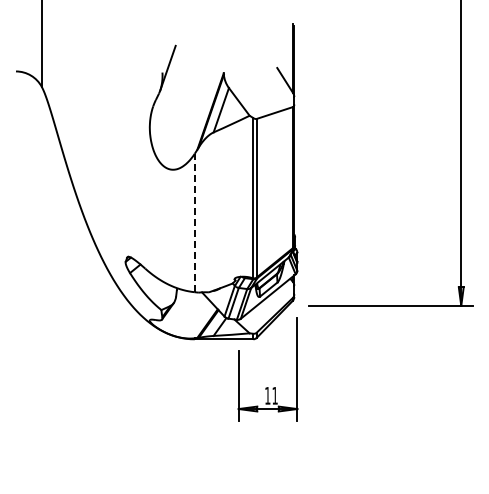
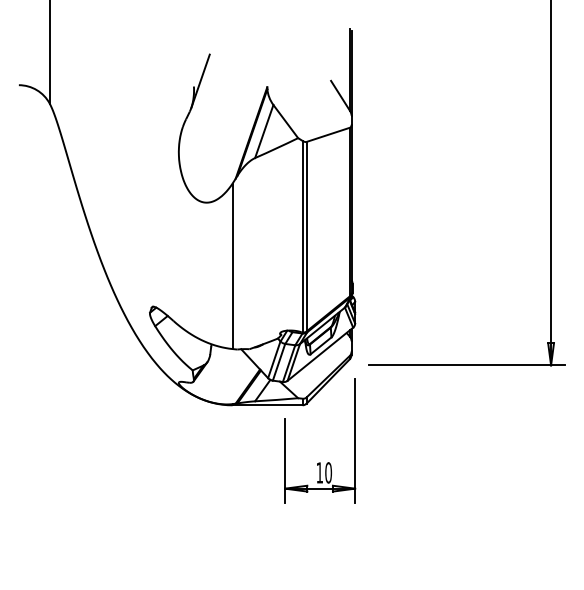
line: (194, 222) -> (232, 265), dashed -> solid
text: (274, 395) -> (327, 472), 11 -> 10

